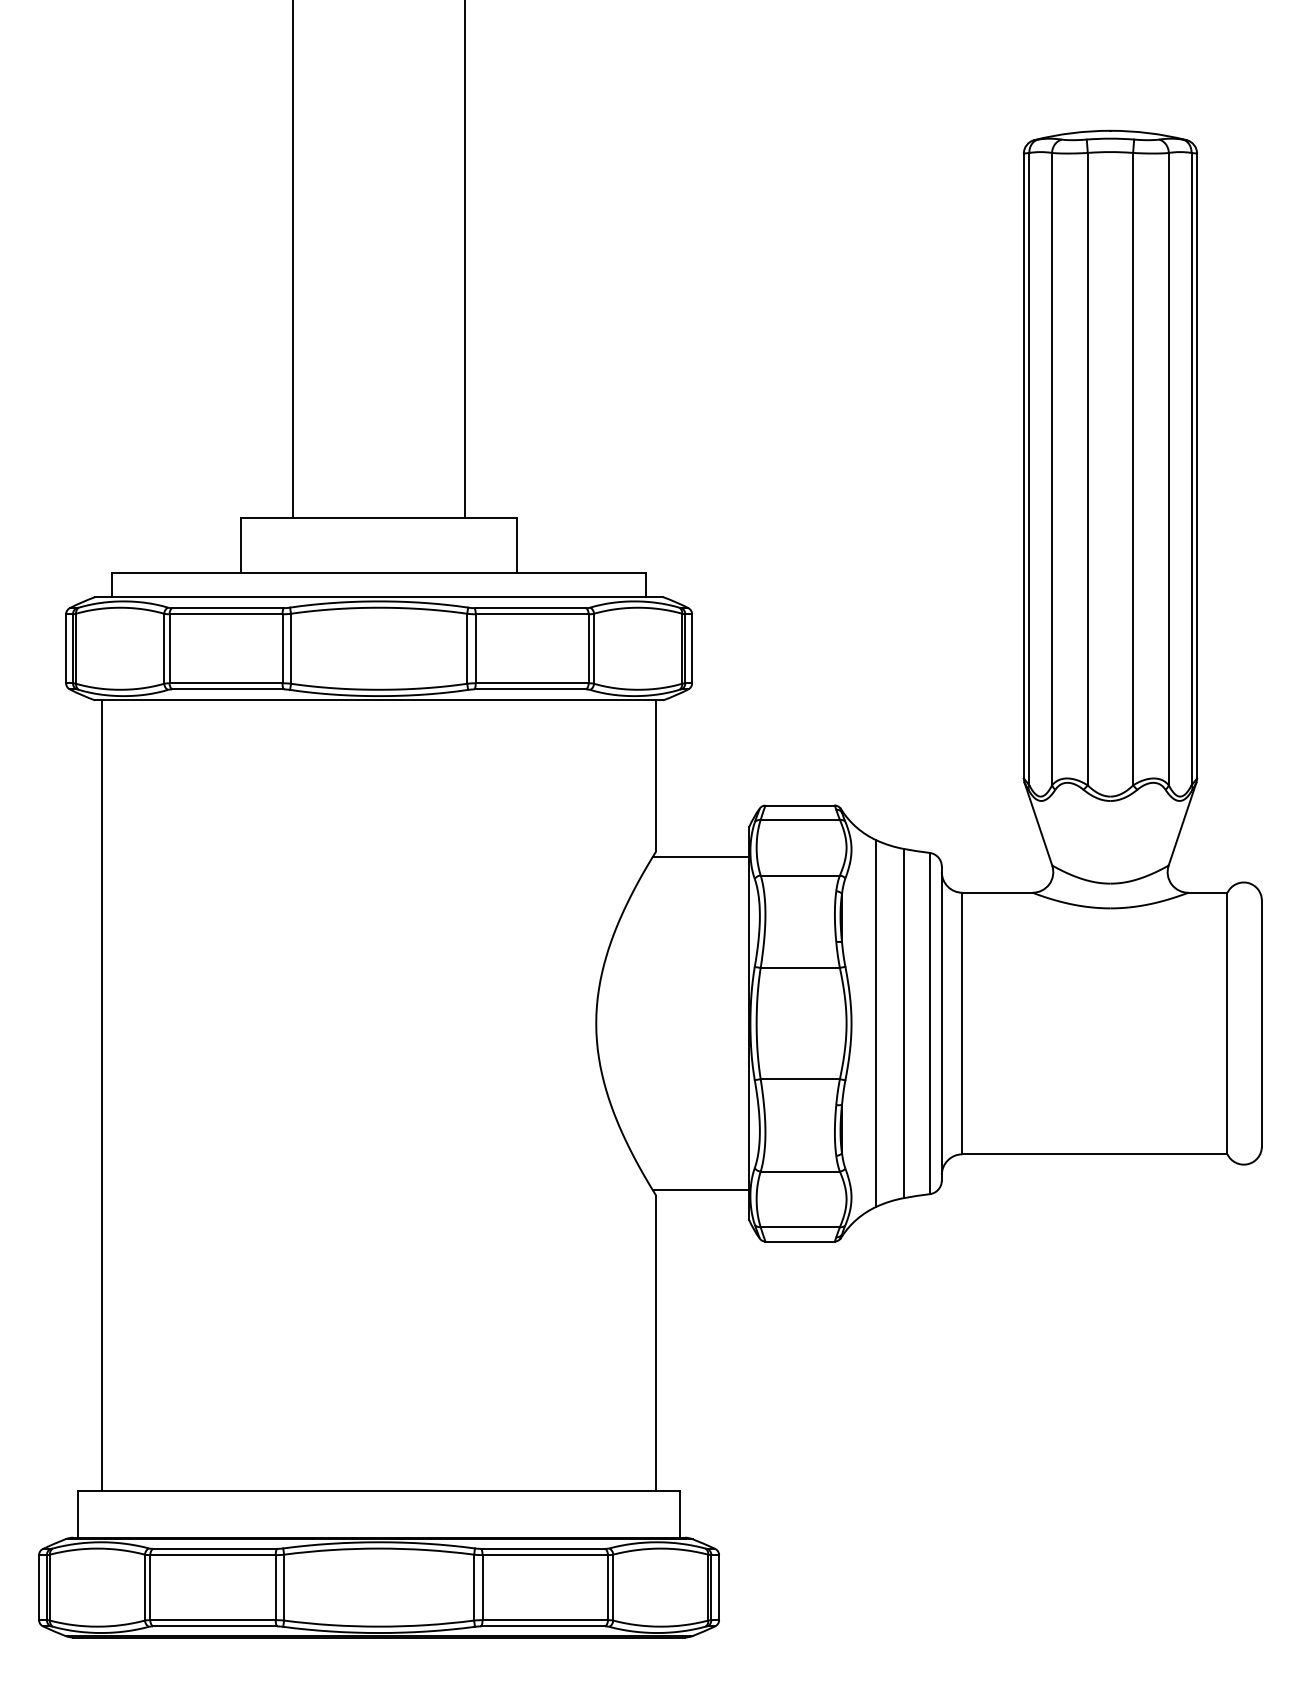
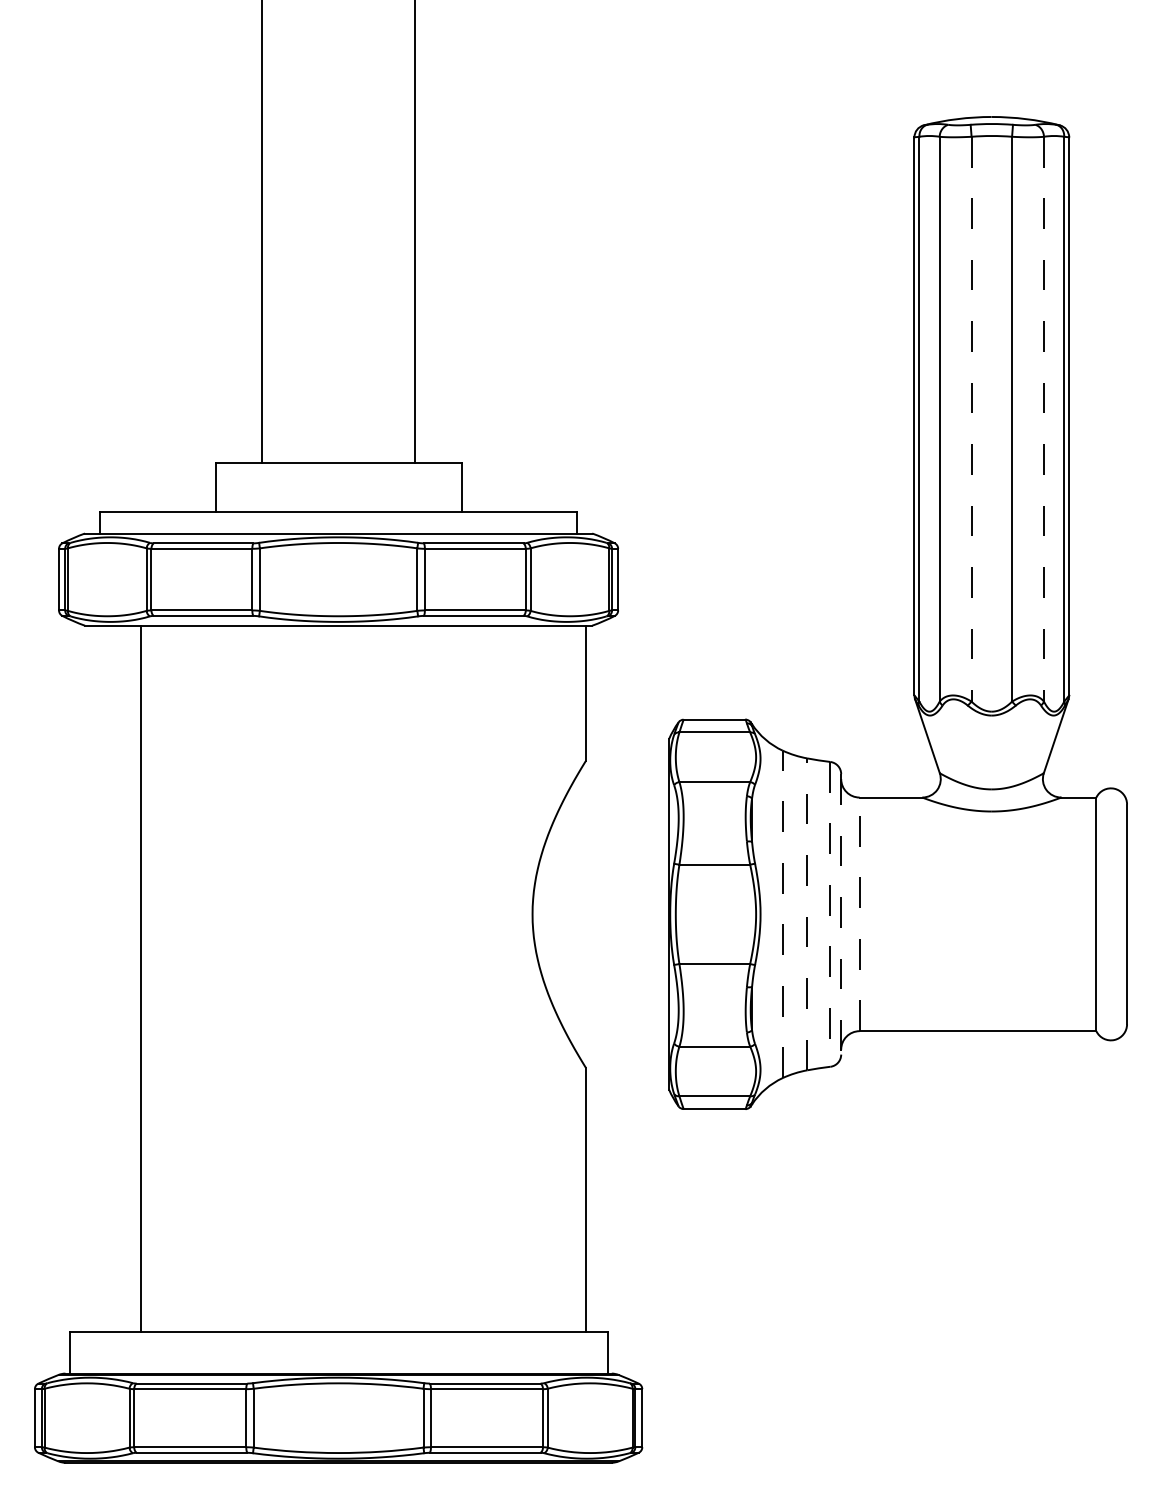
line: (1087, 469) -> (971, 419), solid -> dashed
line: (1169, 469) -> (1044, 419), solid -> dashed
line: (701, 856) -> (626, 765), removed
line: (876, 1023) -> (782, 914), solid -> dashed
line: (904, 1023) -> (807, 914), solid -> dashed
line: (929, 1023) -> (830, 914), solid -> dashed
line: (942, 1023) -> (841, 914), solid -> dashed
line: (962, 1023) -> (859, 914), solid -> dashed
line: (102, 1095) -> (141, 978), moved
line: (701, 1190) -> (626, 1063), removed

